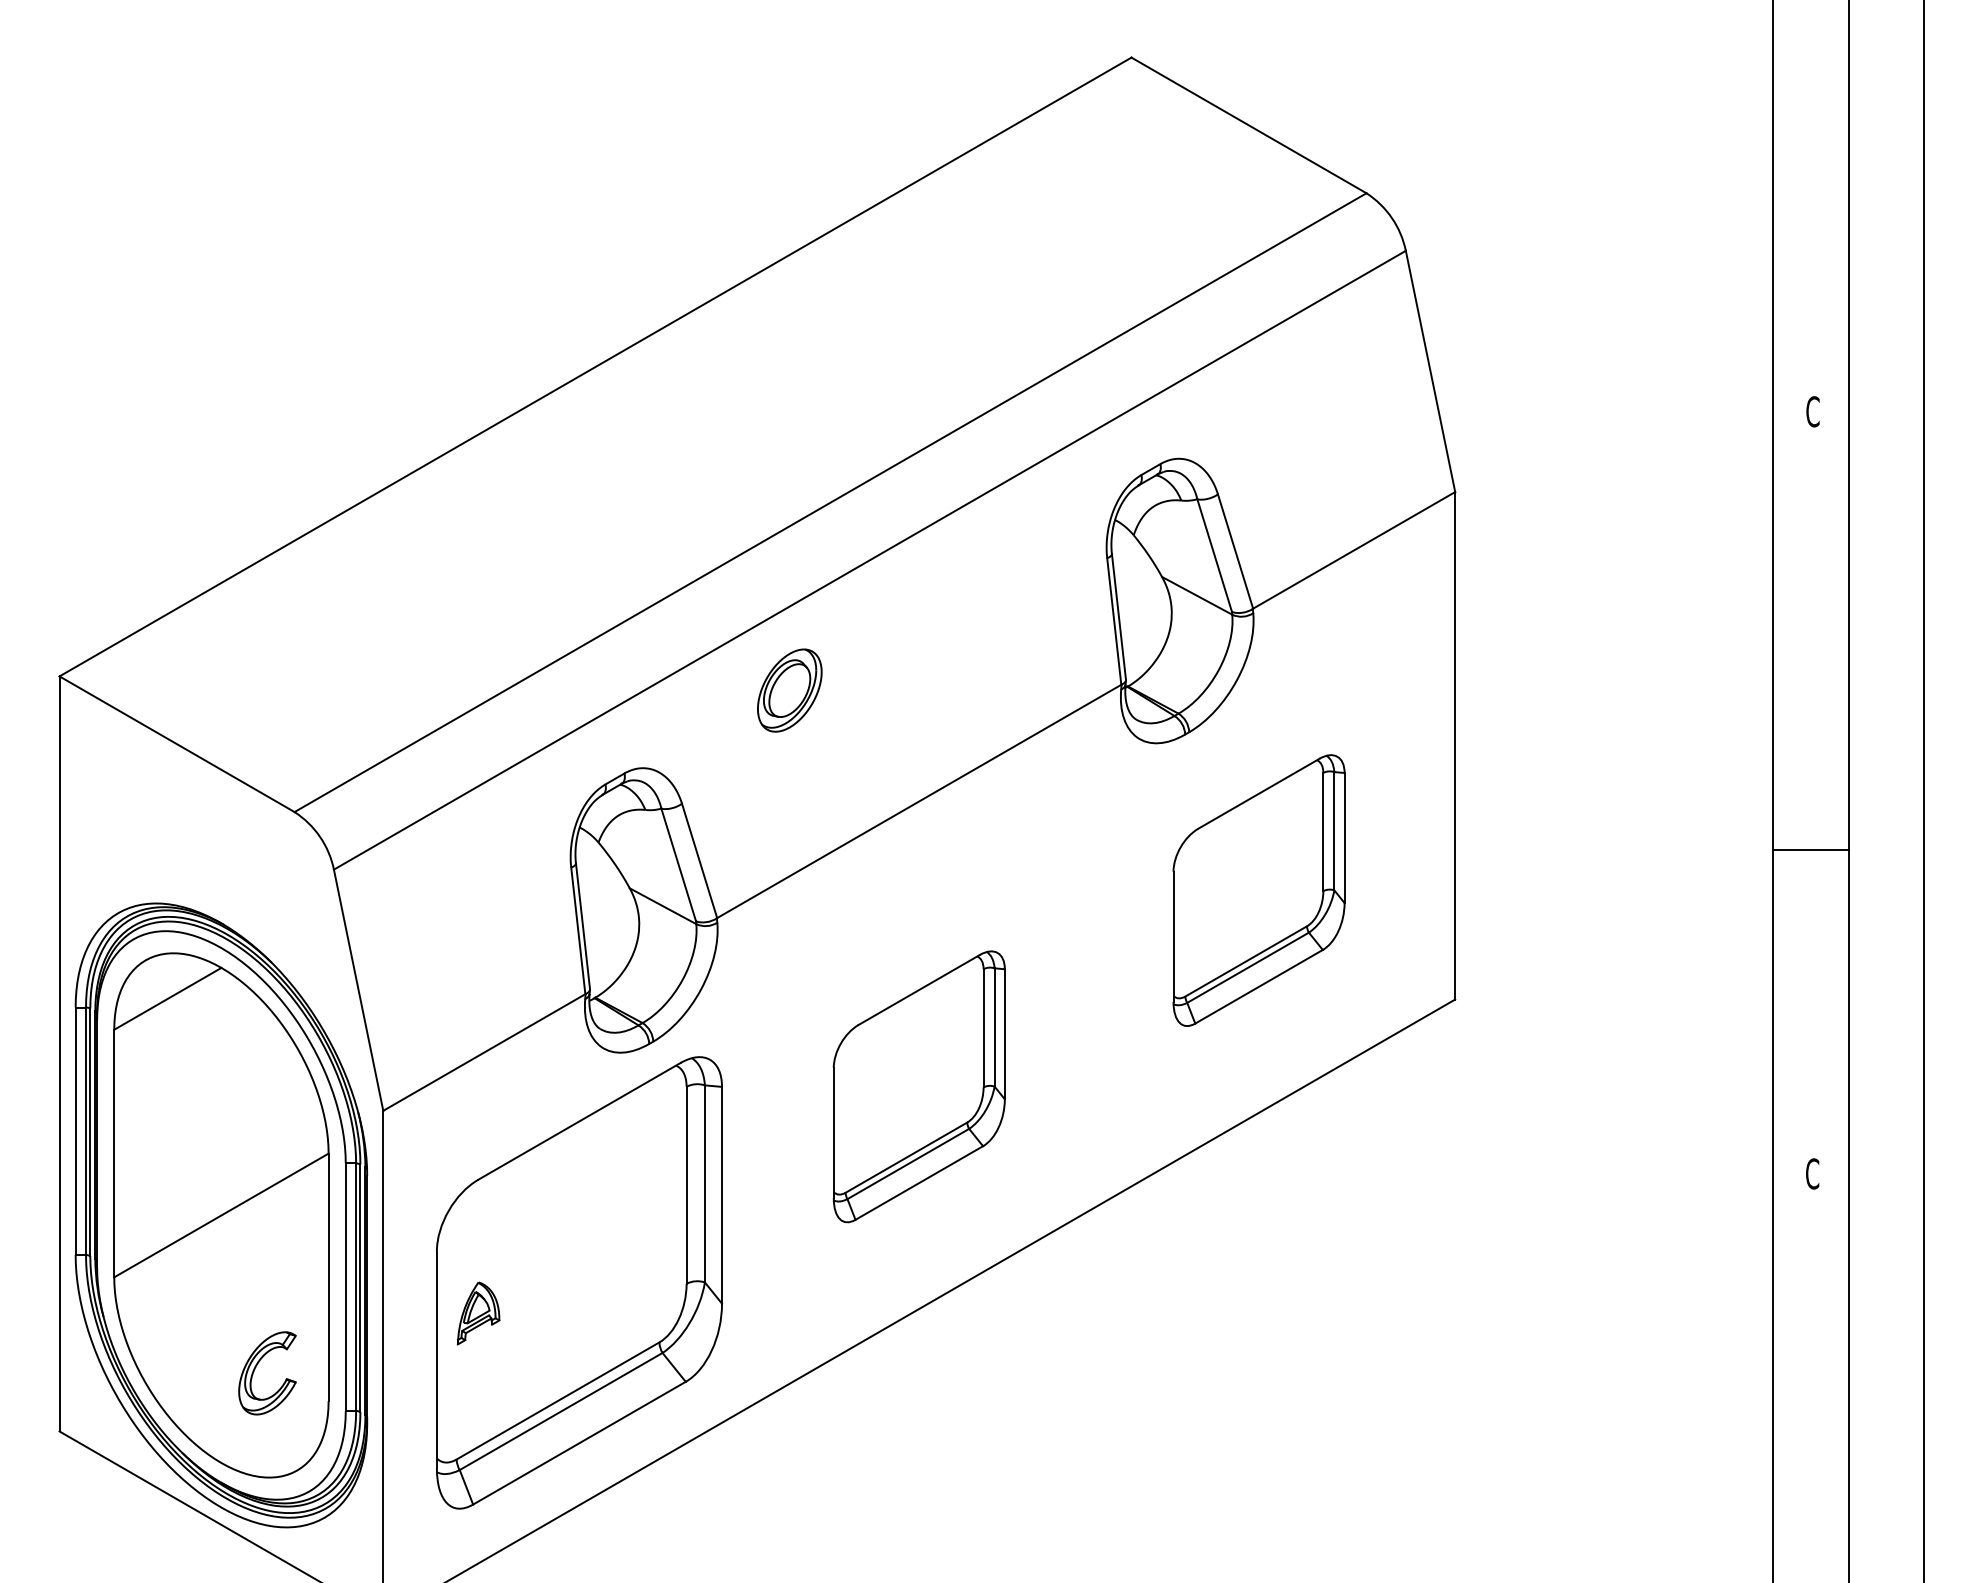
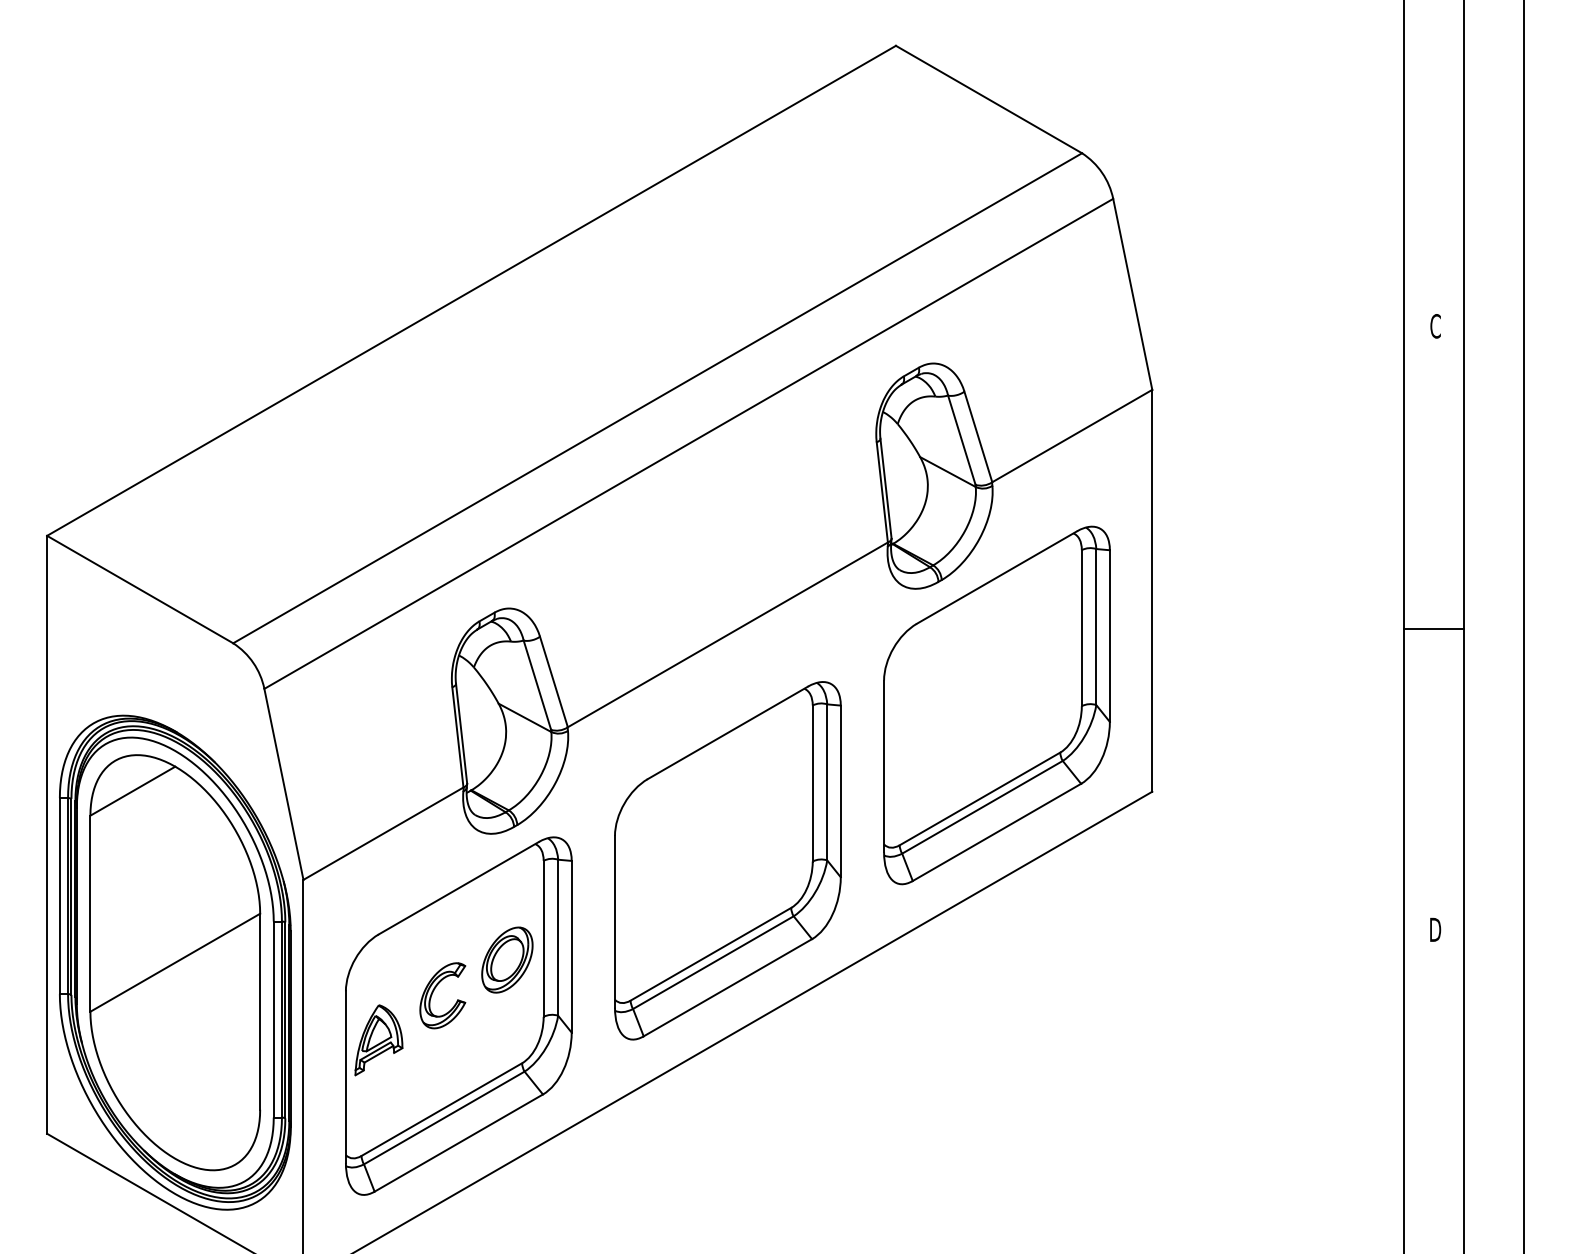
part: (789, 689) -> (507, 959), moved
line: (1810, 850) -> (1433, 629), moved
part: (1258, 890) -> (996, 705), size x1.67
part: (918, 1086) -> (727, 860), size x1.67
text: (1812, 1173) -> (1435, 929), C -> D
part: (478, 1313) -> (378, 1040), size x1.43
part: (257, 1366) -> (434, 990), moved

